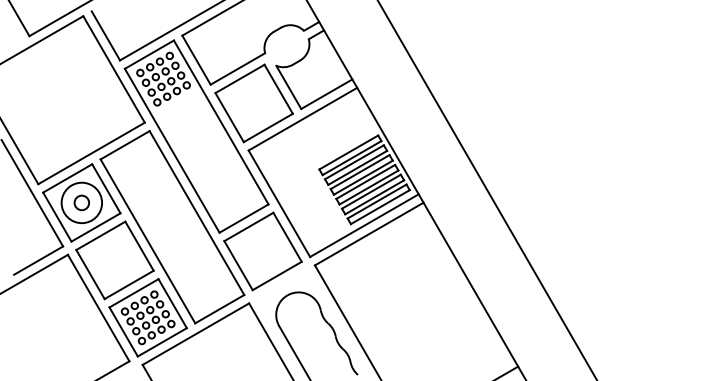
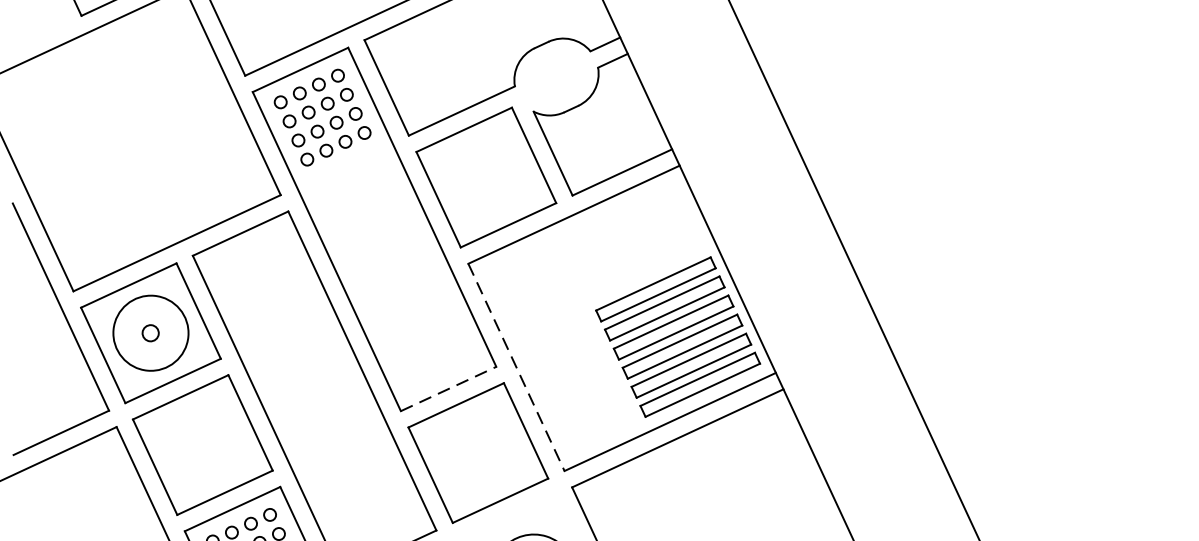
circle: (81, 202) -> (150, 332), size x0.6
line: (279, 204) -> (516, 368), solid -> dashed
line: (244, 218) -> (449, 388), solid -> dashed

